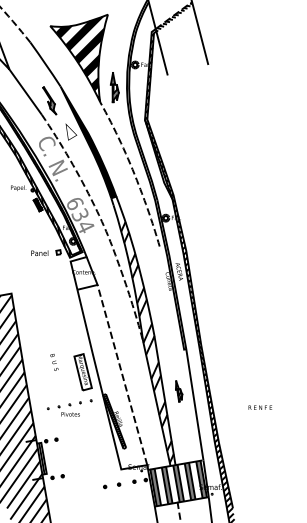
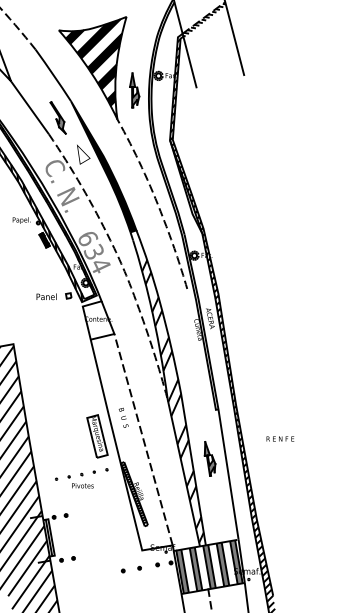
part: (114, 87) -> (134, 90), moved
text: (54, 362) -> (123, 417), moved
part: (178, 391) -> (209, 458), size x1.43
text: (260, 407) -> (280, 438), moved

